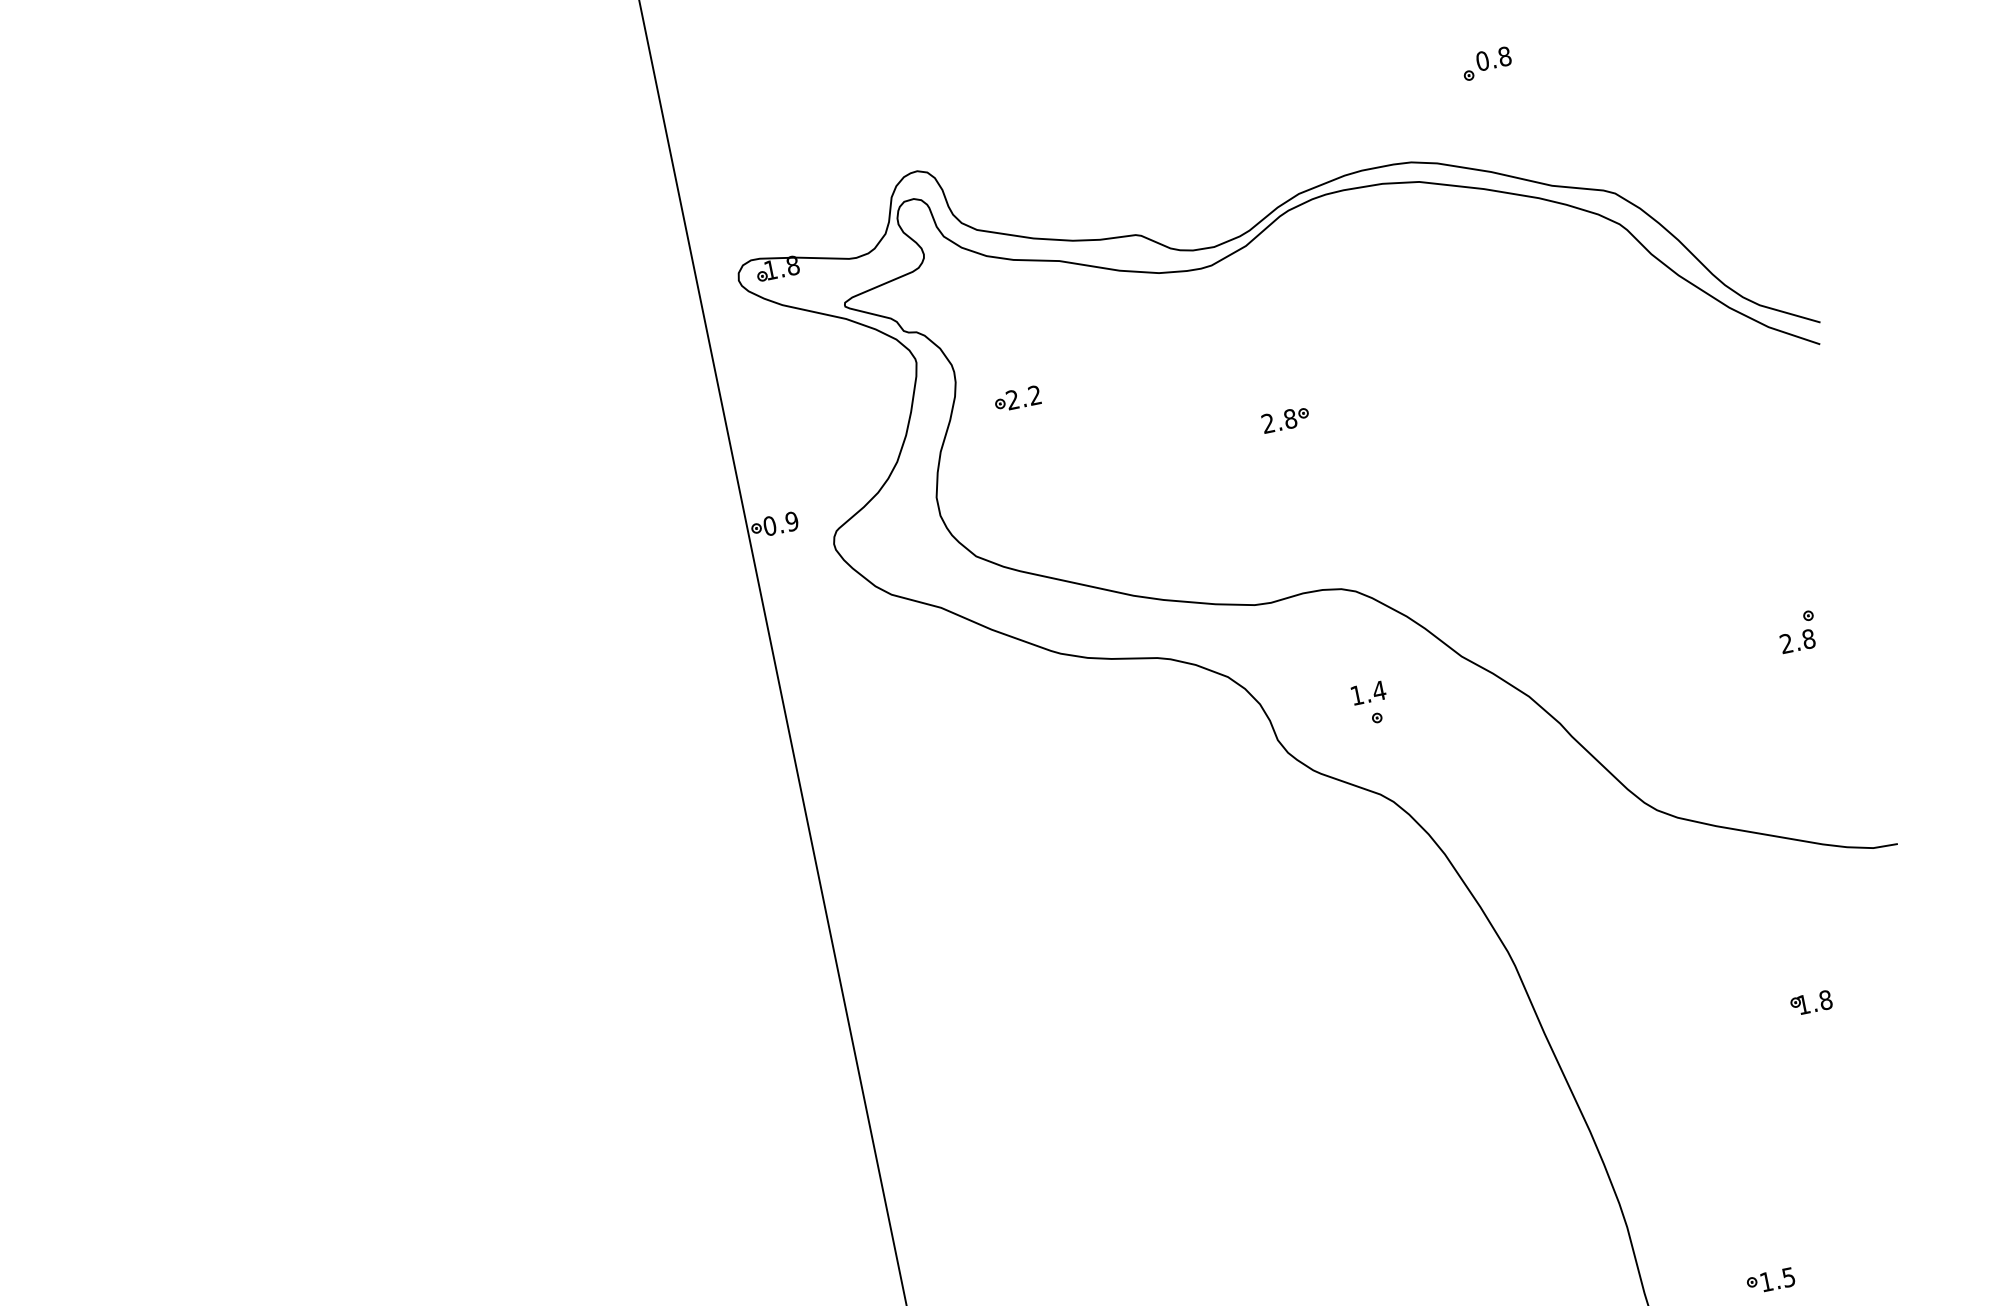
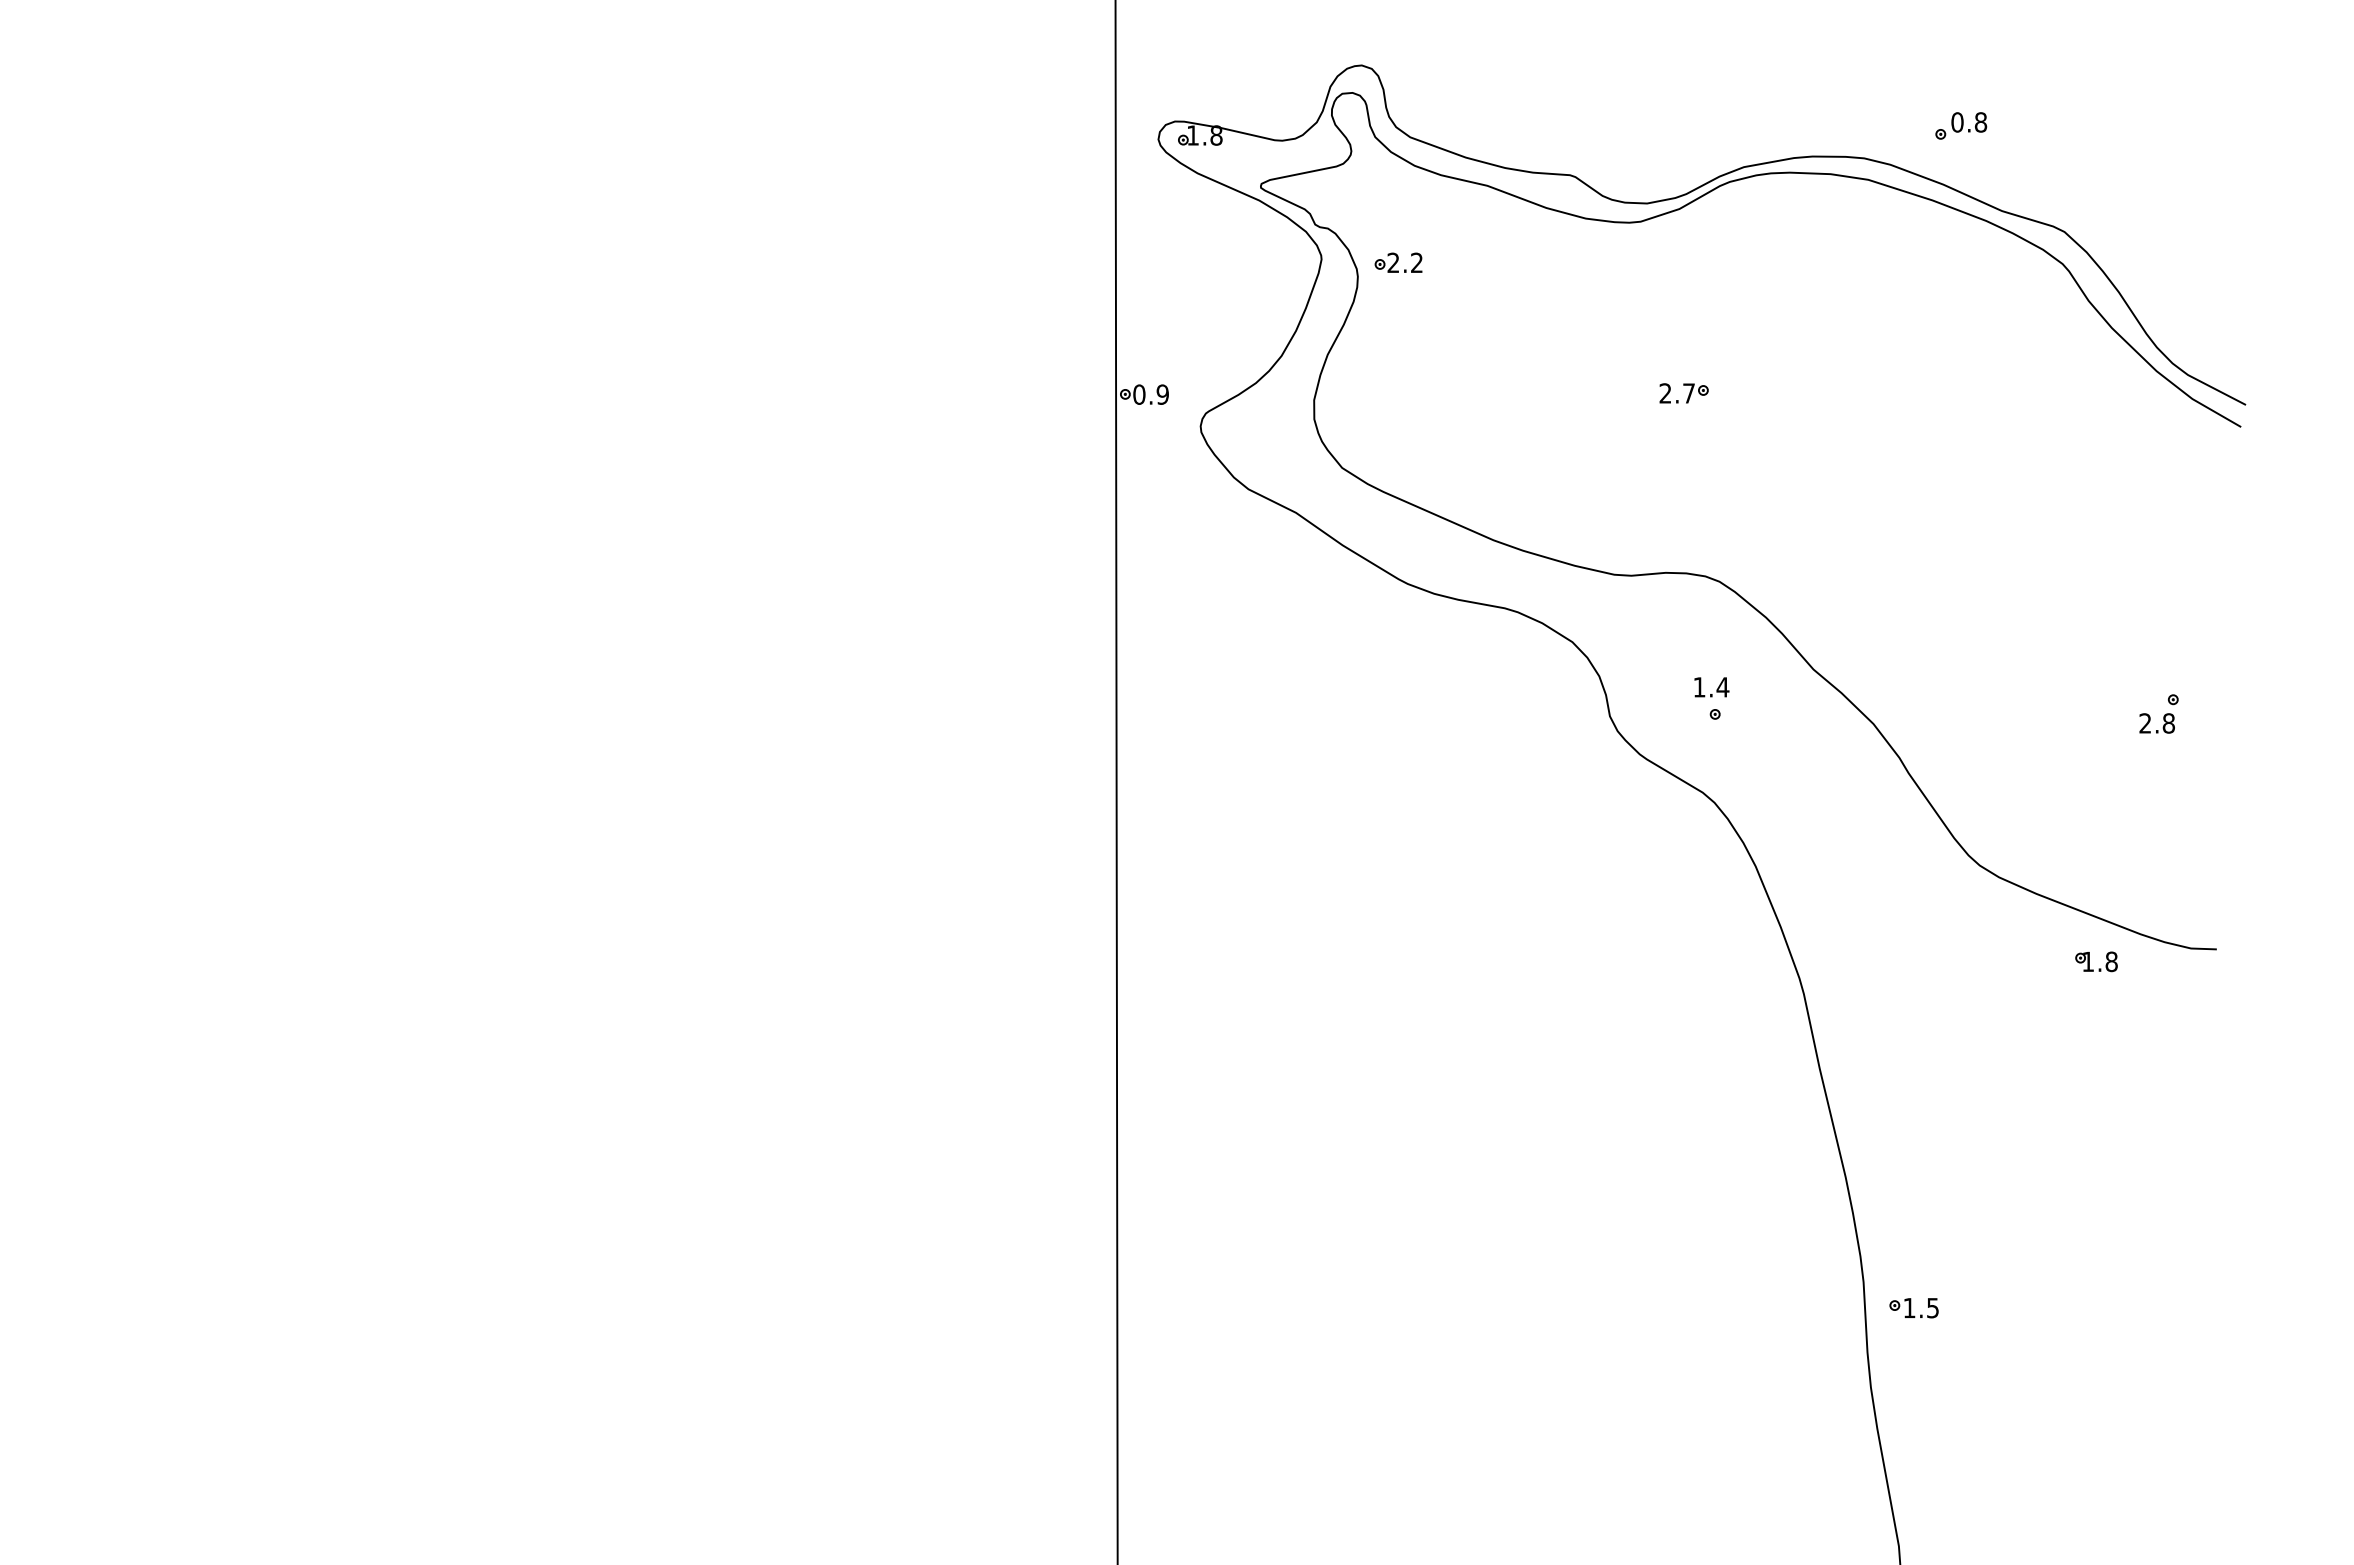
part: (1487, 63) -> (1961, 125), moved
part: (1017, 398) -> (1398, 262), moved
text: (1290, 418) -> (1689, 393), 2.8 -> 2.7
part: (1804, 1004) -> (2089, 961), moved
part: (1770, 1281) -> (1913, 1308), moved

